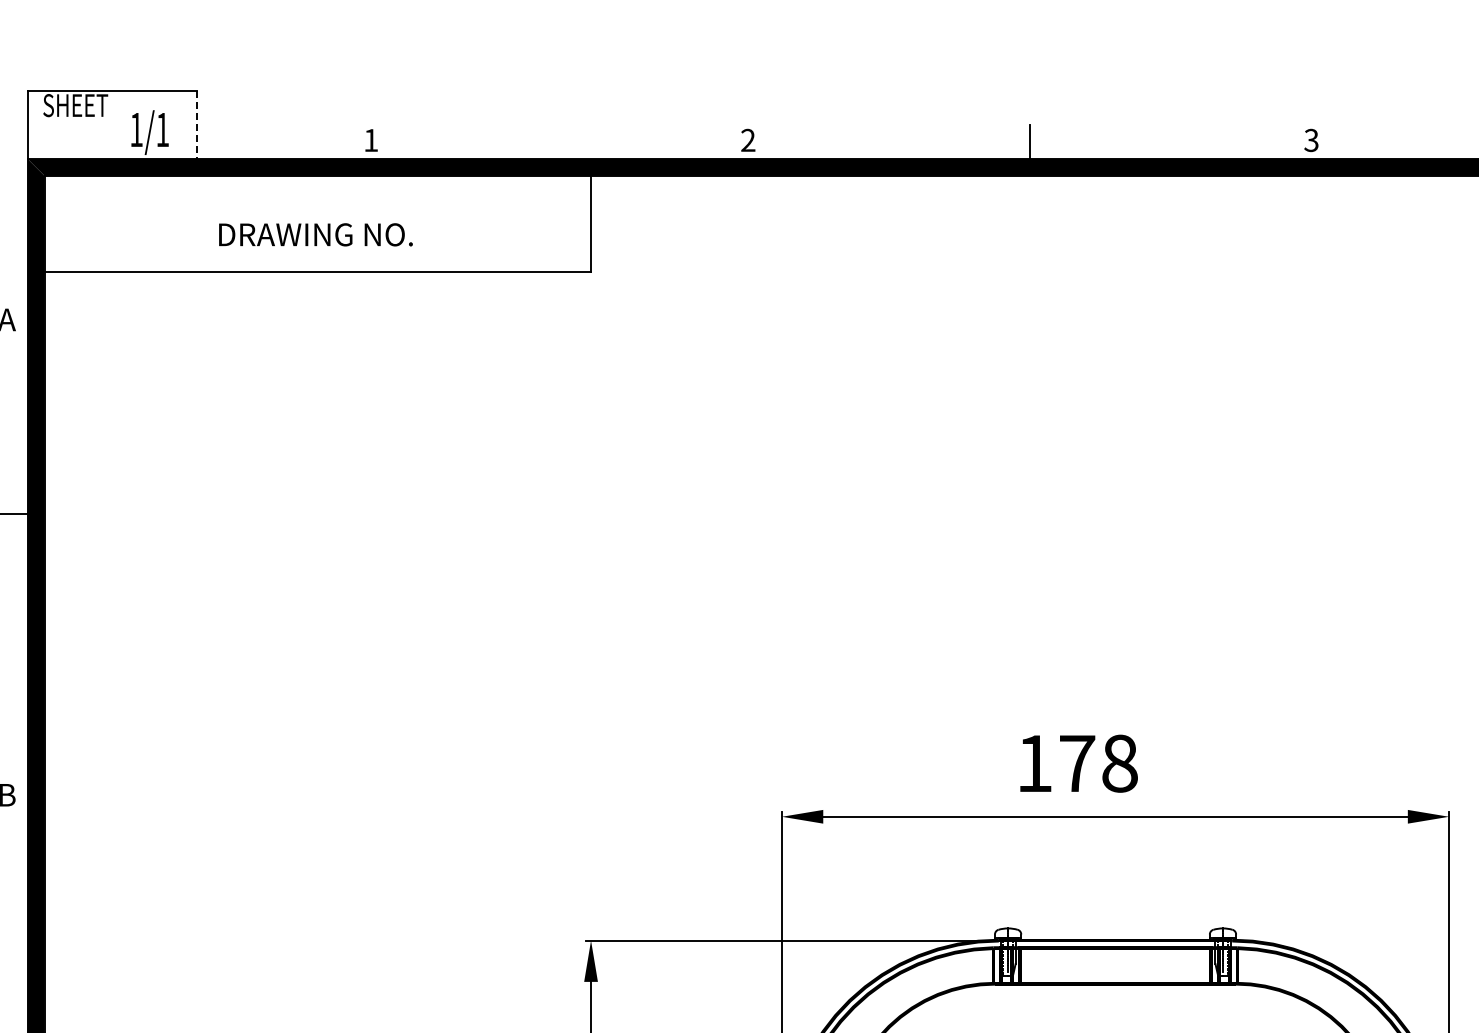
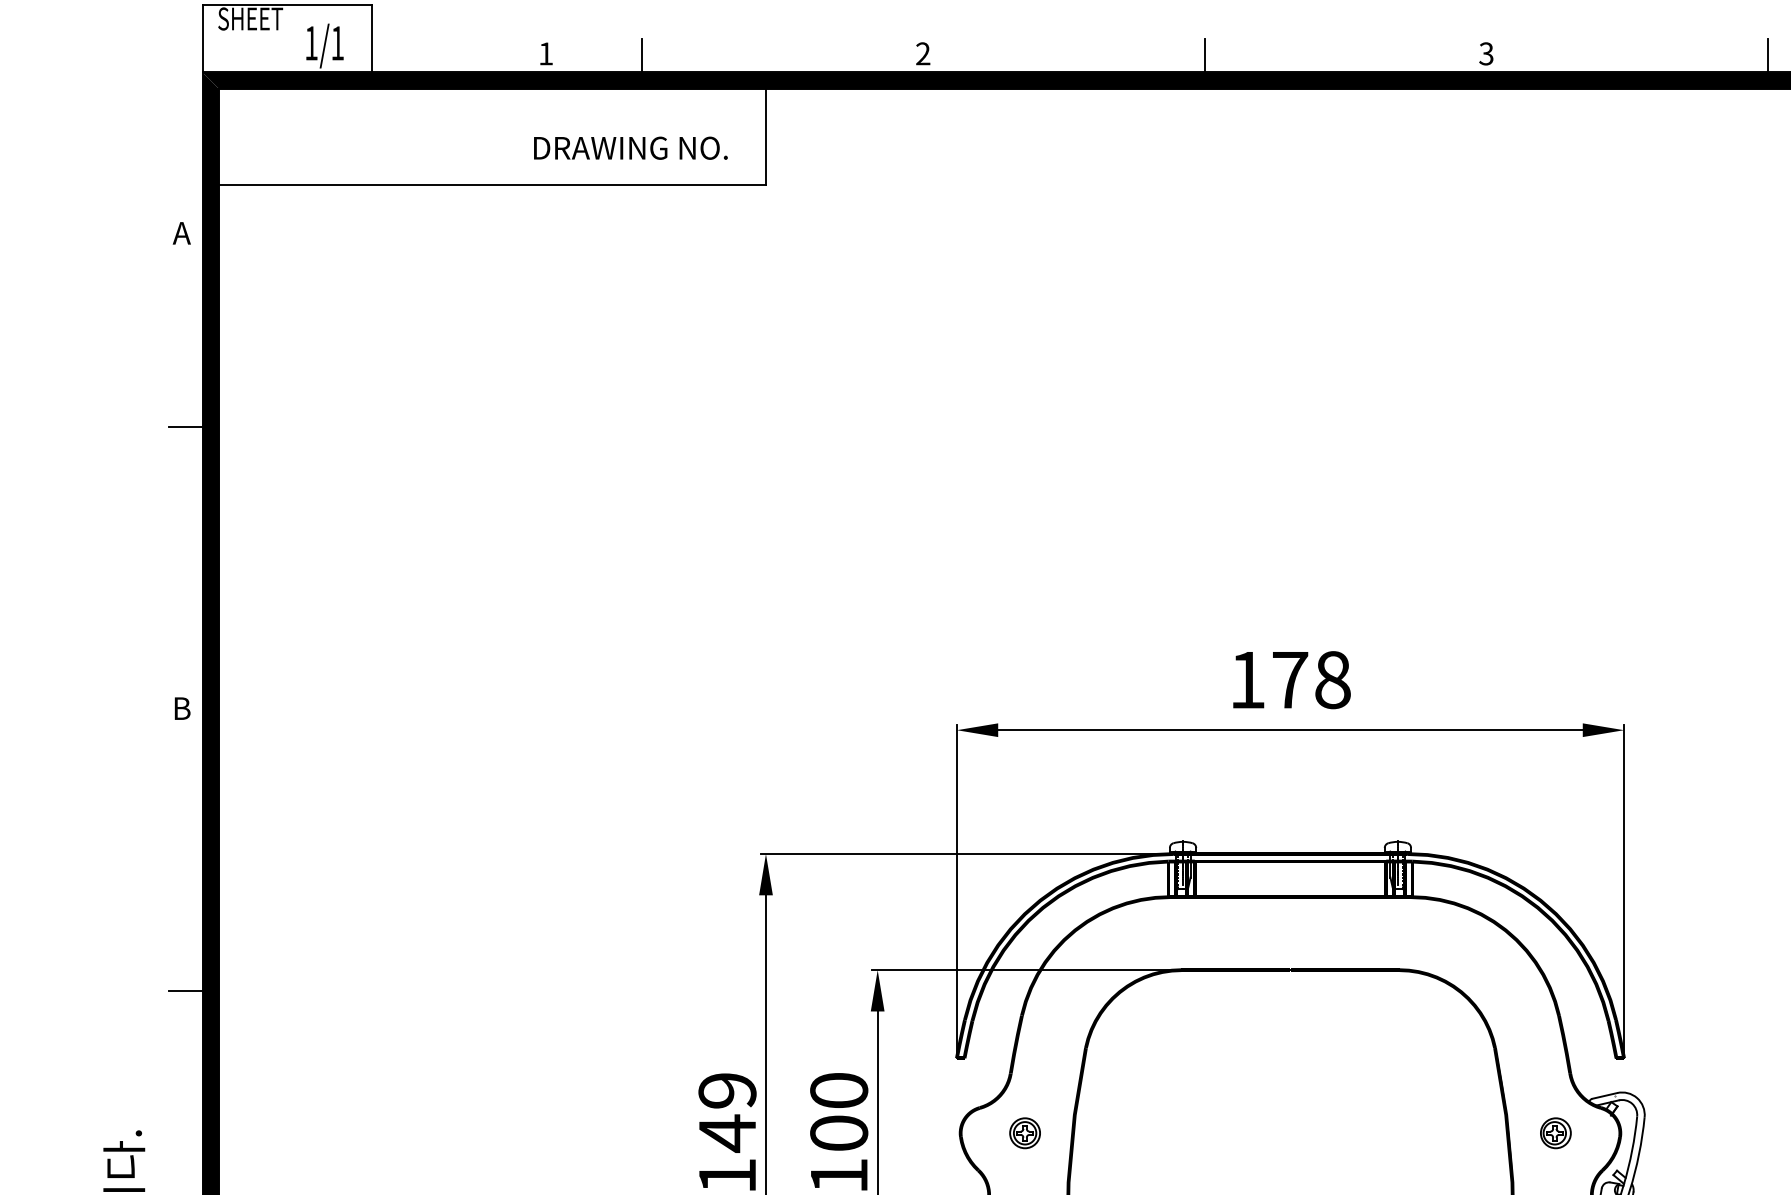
line: (196, 125) -> (371, 38), dashed -> solid
line: (466, 142) -> (641, 55), added
text: (315, 234) -> (630, 147), moved
text: (1078, 764) -> (1291, 680), moved

